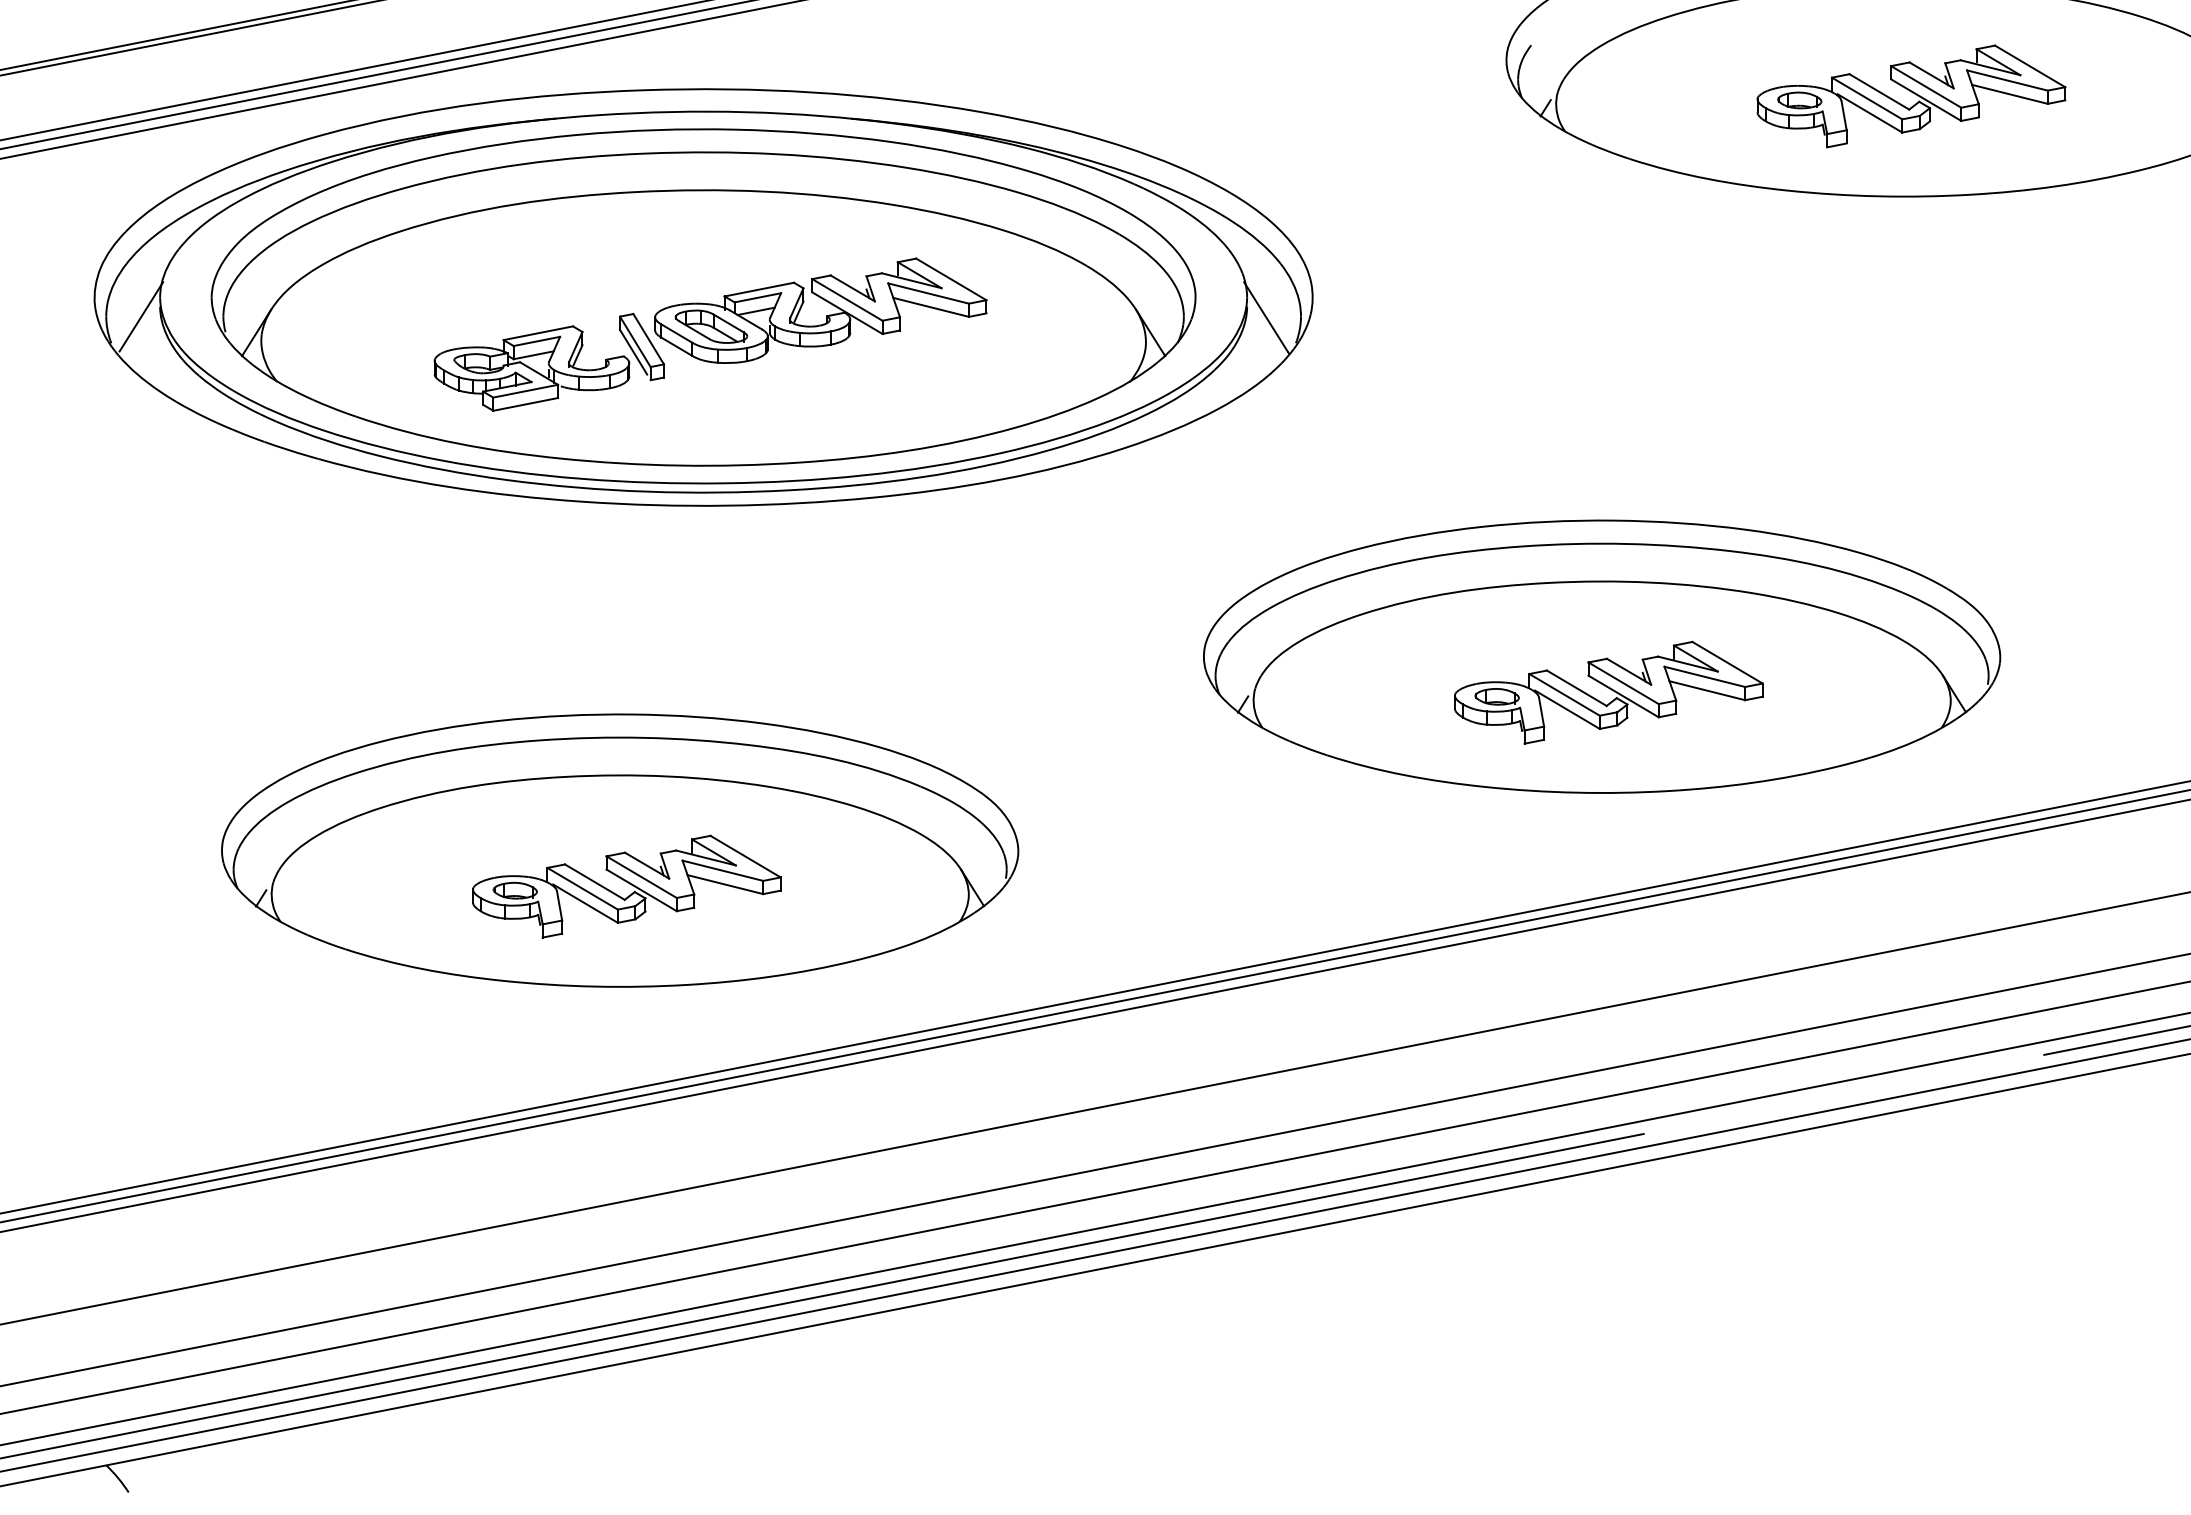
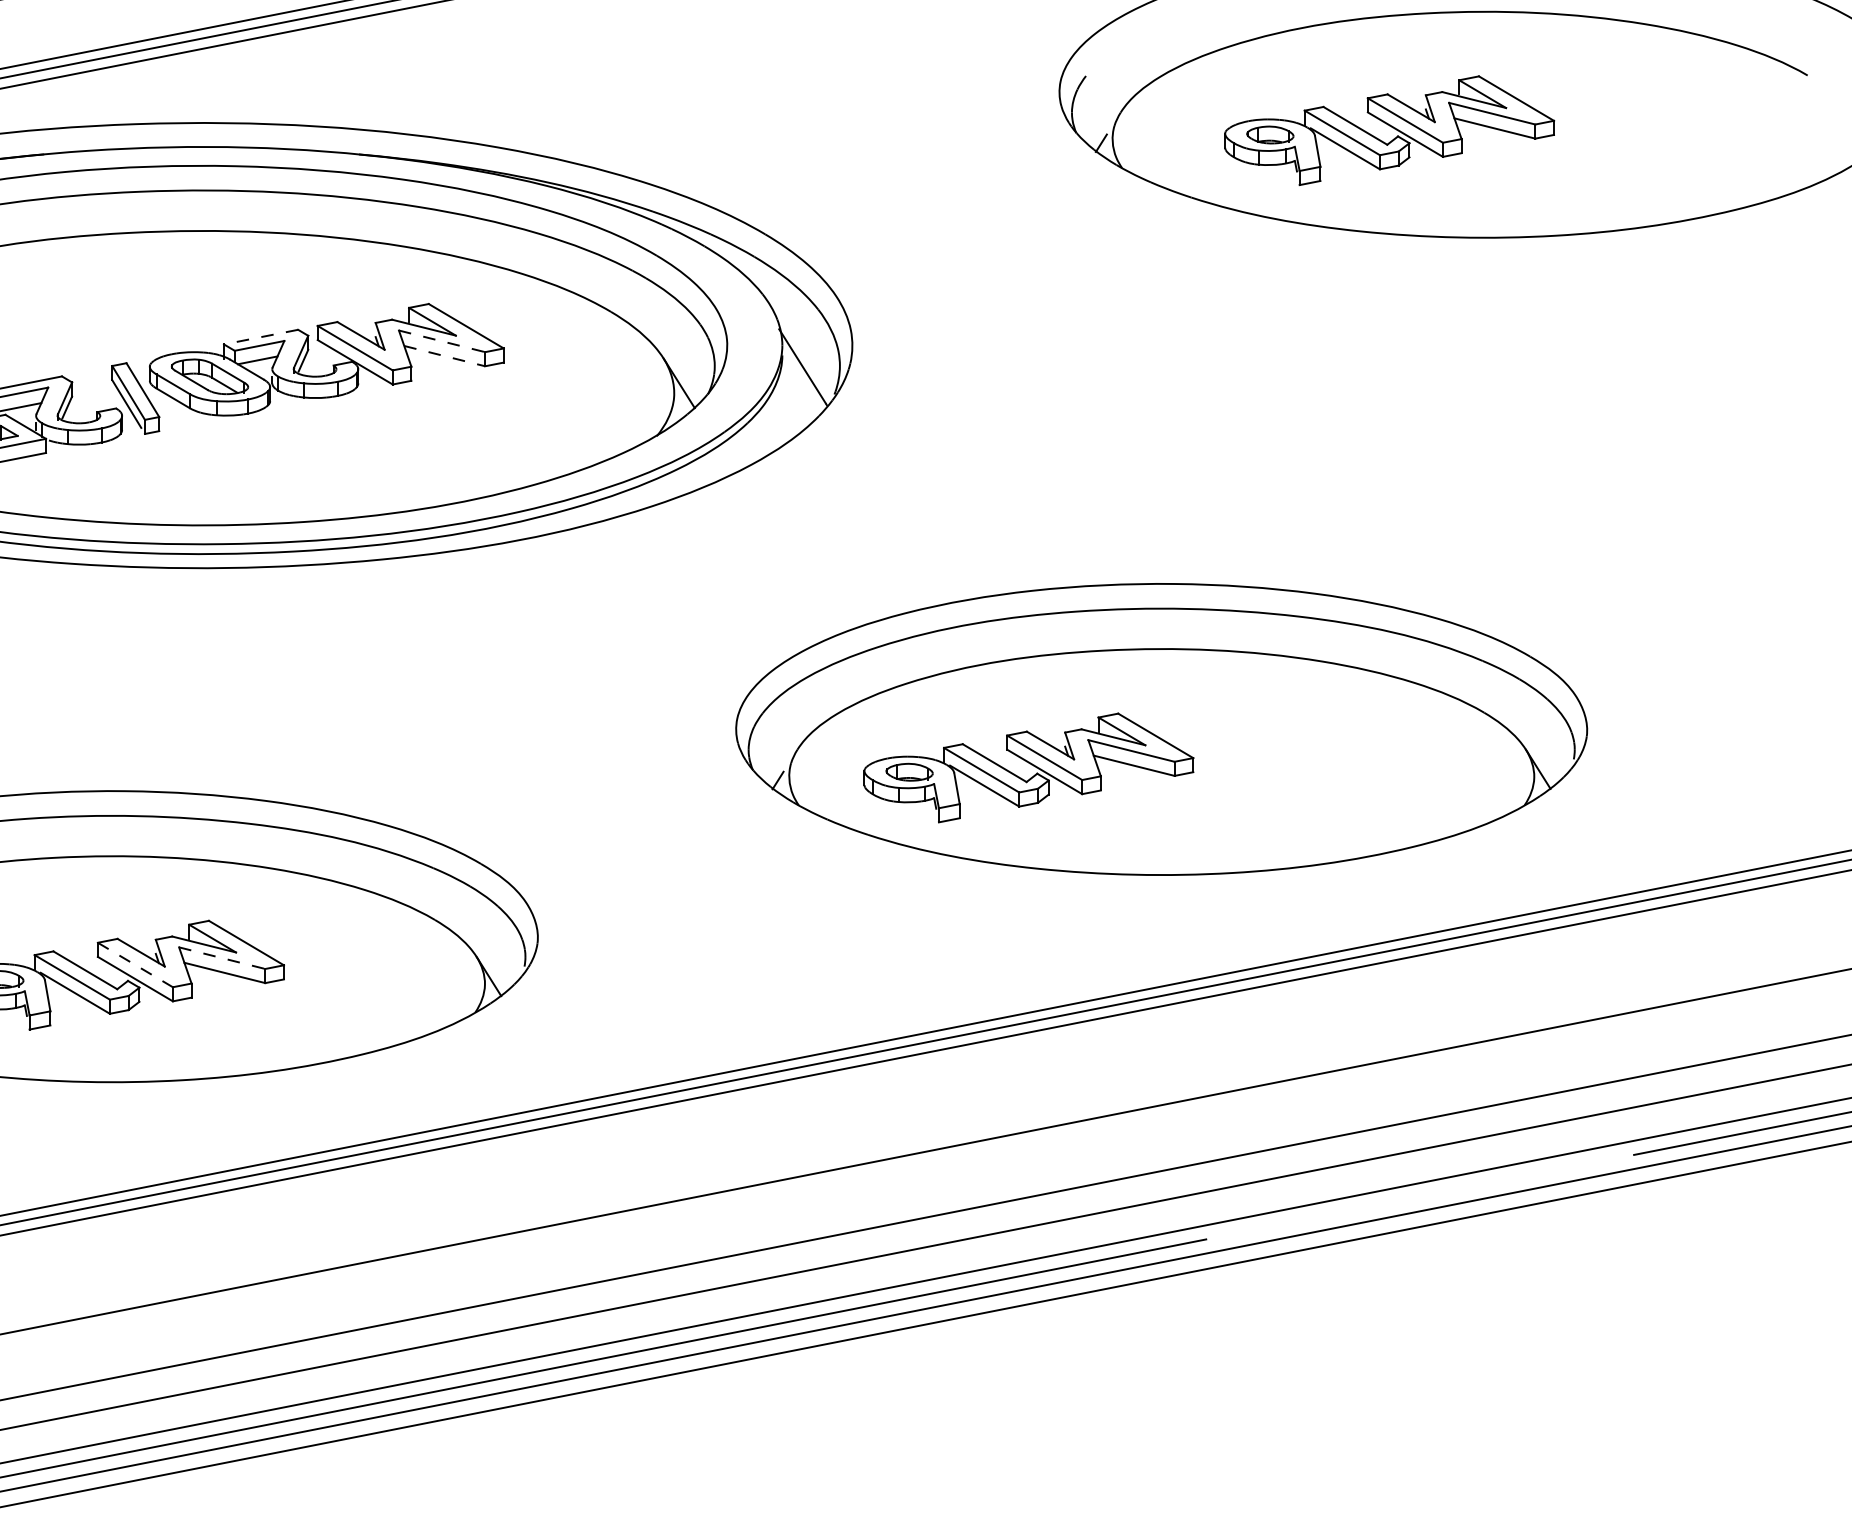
part: (1911, 96) -> (1389, 130), moved
line: (758, 289) -> (260, 337), solid -> dashed
line: (928, 293) -> (441, 341), solid -> dashed
line: (931, 307) -> (445, 356), solid -> dashed
part: (1608, 692) -> (1028, 767), moved
line: (722, 870) -> (221, 957), solid -> dashed
line: (641, 877) -> (135, 965), solid -> dashed

